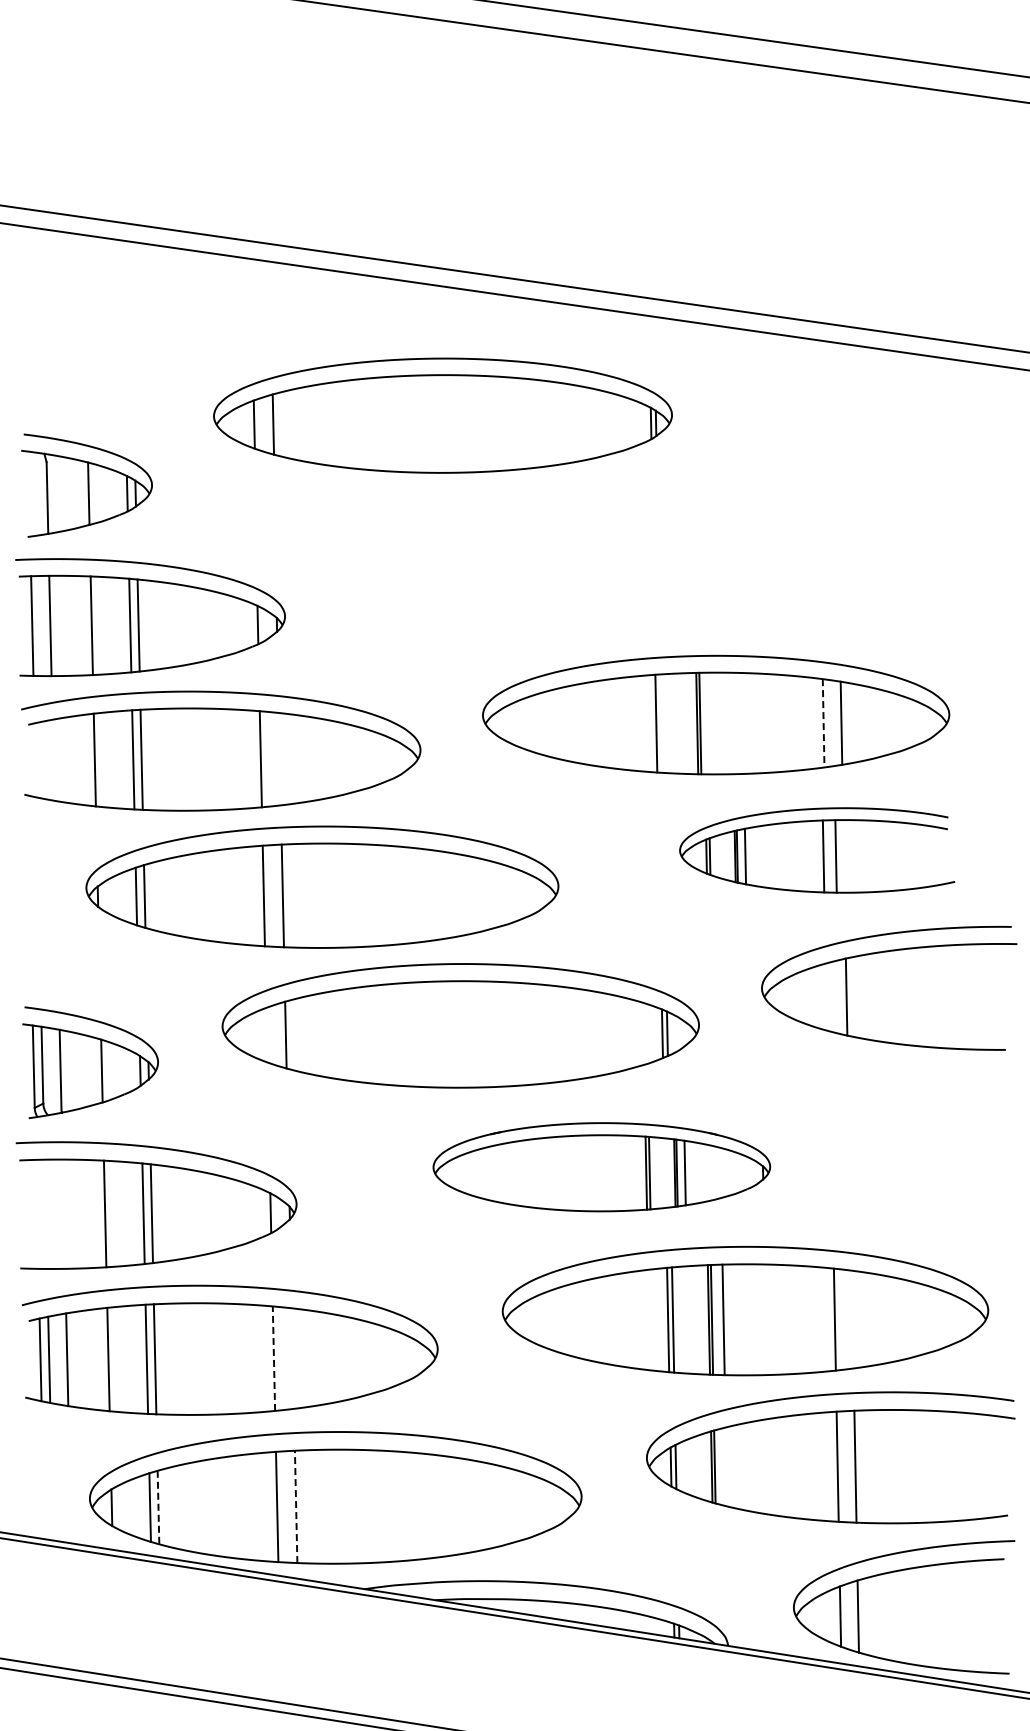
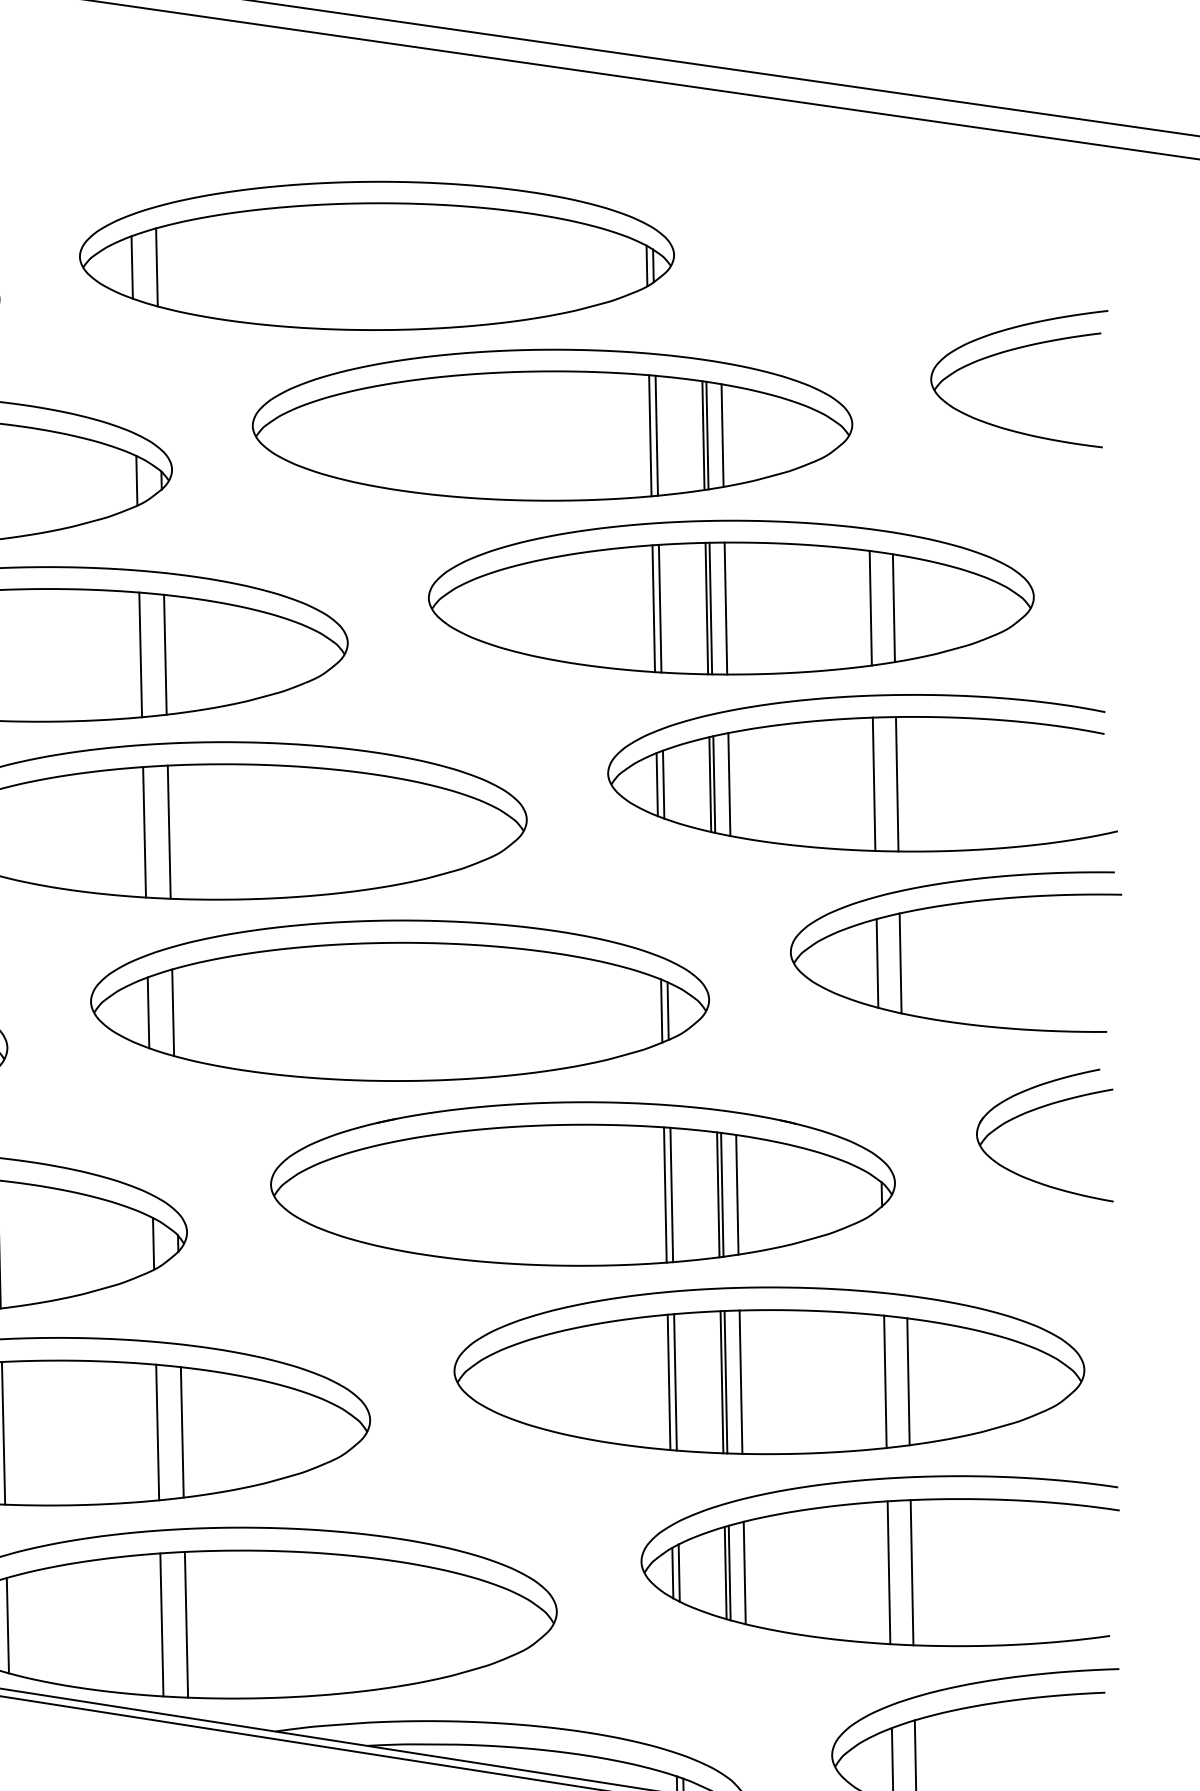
part: (442, 415) -> (376, 255), moved
part: (931, 525) -> (1010, 351), added
part: (578, 582) -> (552, 425), added
line: (661, 723) -> (660, 608), added
line: (711, 723) -> (725, 608), added
line: (823, 723) -> (870, 608), dashed -> solid
line: (279, 759) -> (164, 655), added
part: (817, 850) -> (862, 773), size x1.43
line: (828, 996) -> (877, 962), added
line: (266, 1034) -> (148, 1011), added
part: (951, 1110) -> (1036, 1110), added
part: (601, 1167) -> (582, 1184), size x1.43
line: (852, 1319) -> (908, 1381), added
line: (273, 1358) -> (157, 1432), dashed -> solid
line: (292, 1358) -> (181, 1432), added
line: (726, 1466) -> (744, 1572), added
line: (296, 1506) -> (186, 1624), dashed -> solid
line: (158, 1507) -> (7, 1625), dashed -> solid

